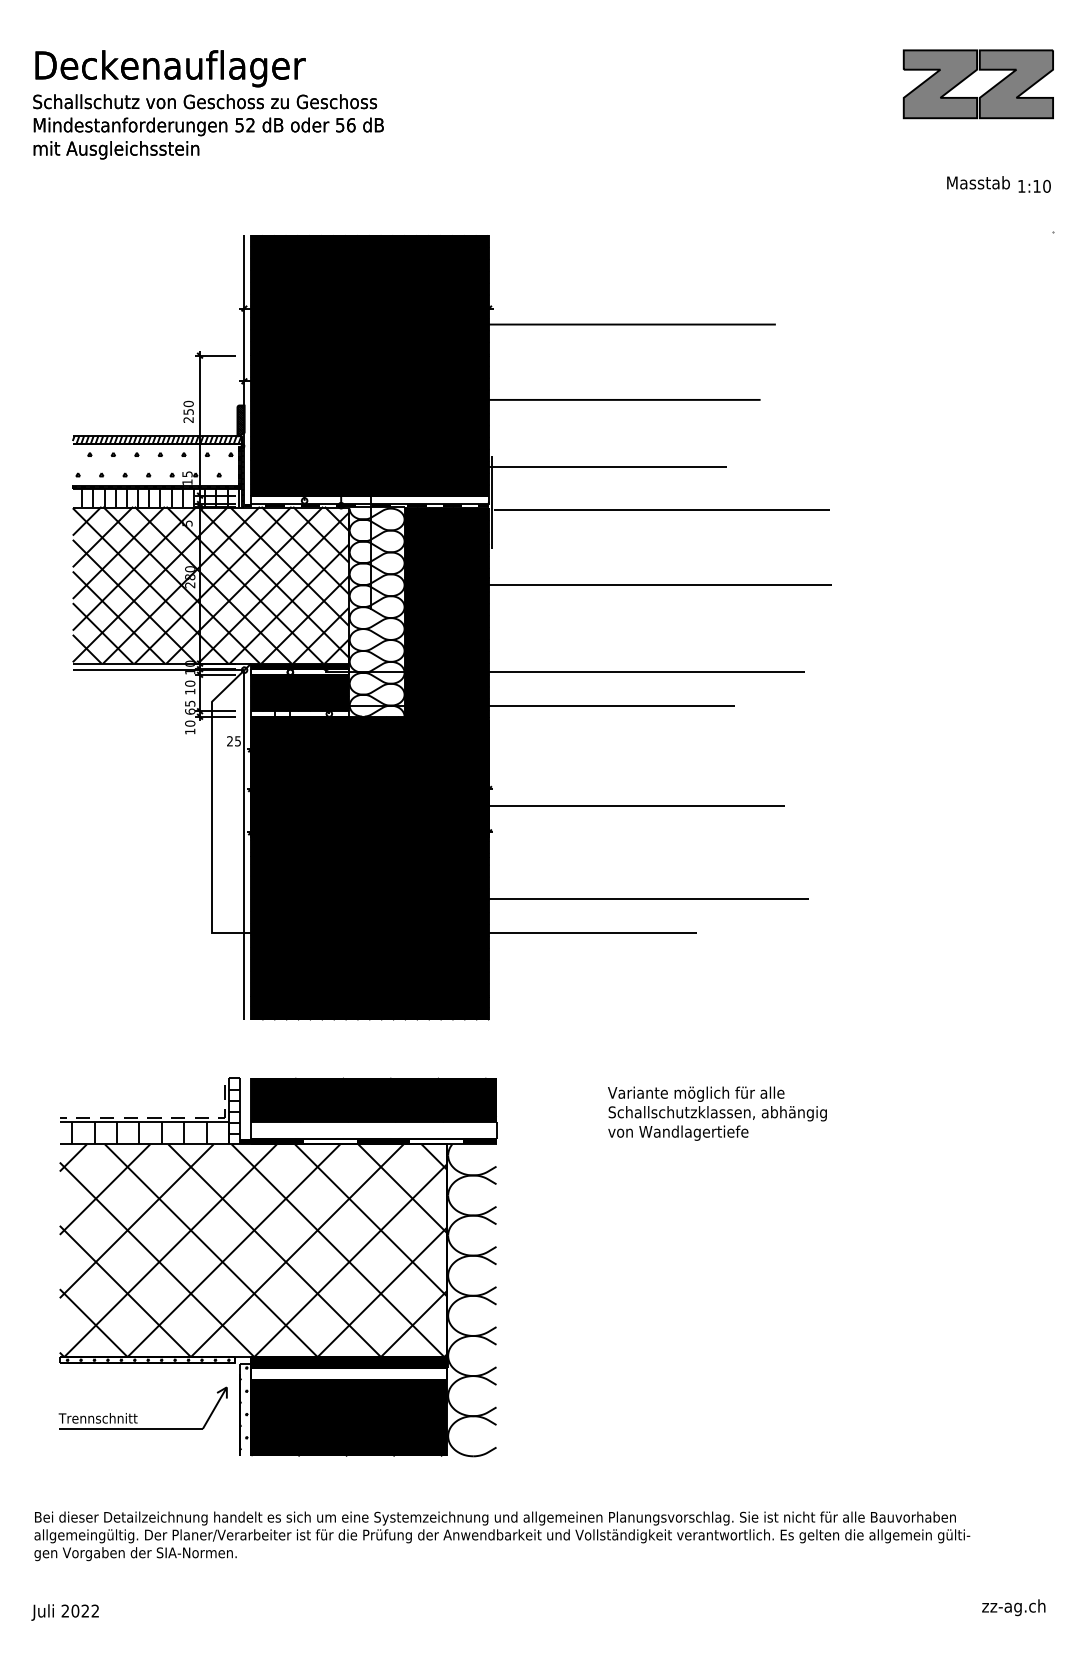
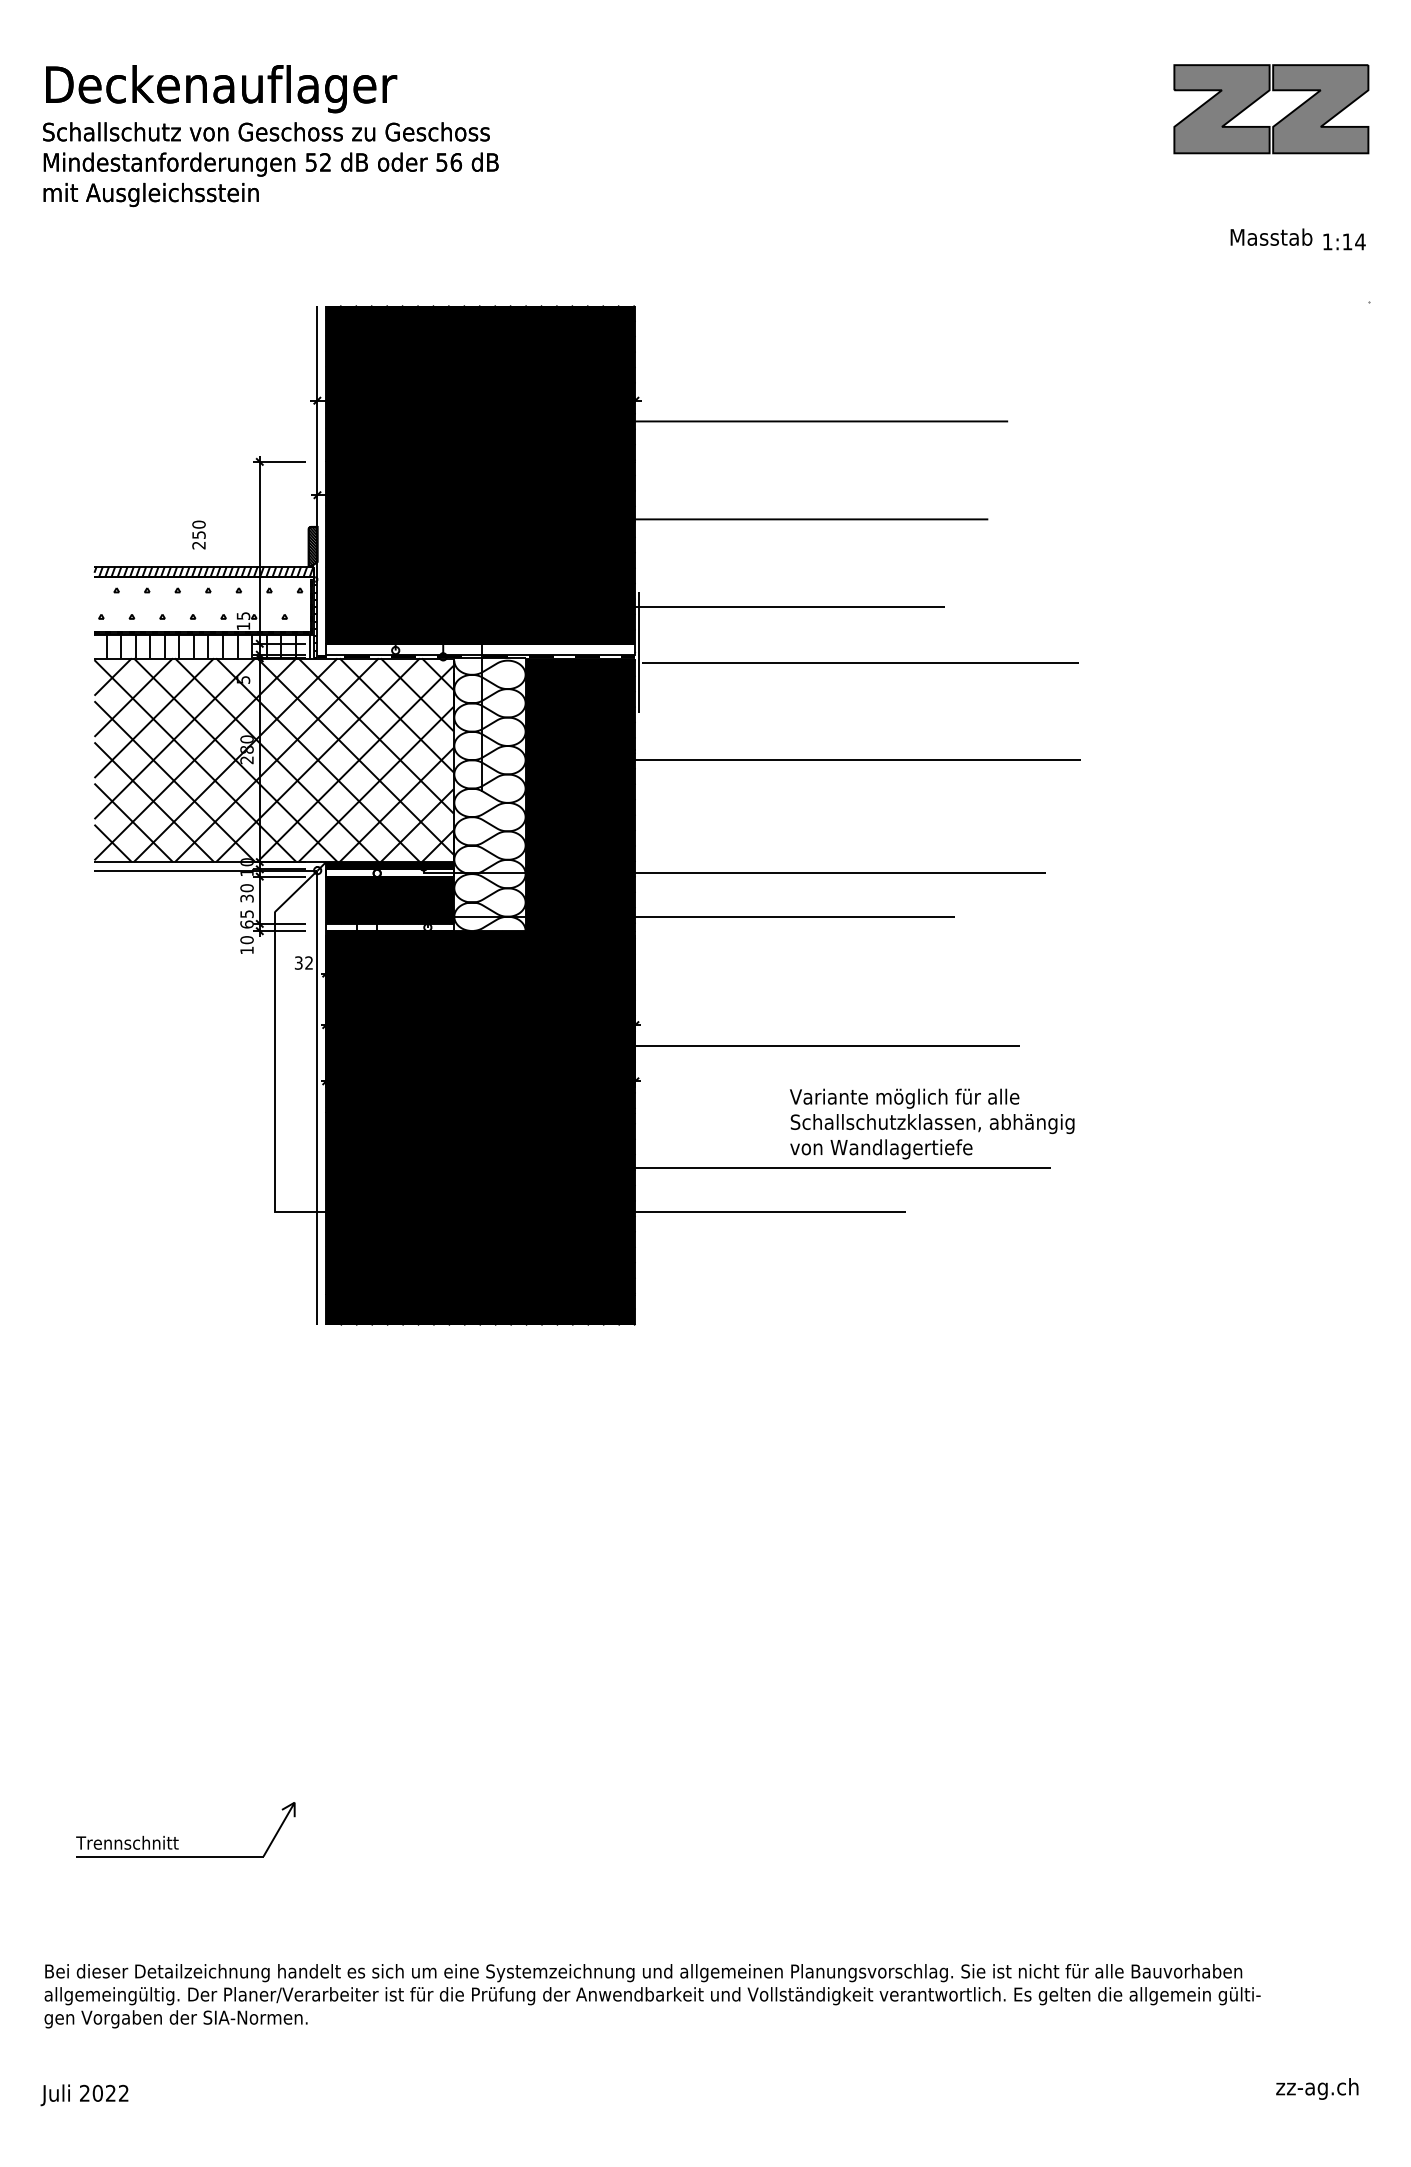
text: (1047, 186) -> (1360, 241), 1:10 -> 1:14
text: (188, 411) -> (198, 534), moved
text: (189, 691) -> (246, 898), 10 -> 30
text: (233, 740) -> (303, 962), 25 -> 32
text: (717, 1113) -> (932, 1123), moved
part: (278, 1267) -> (361, 1646), removed

